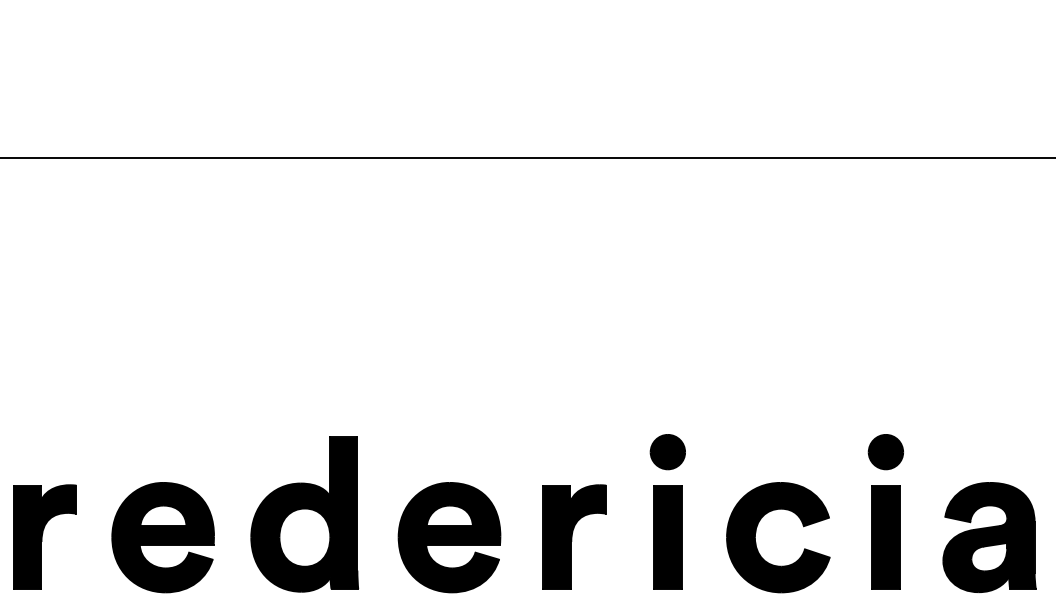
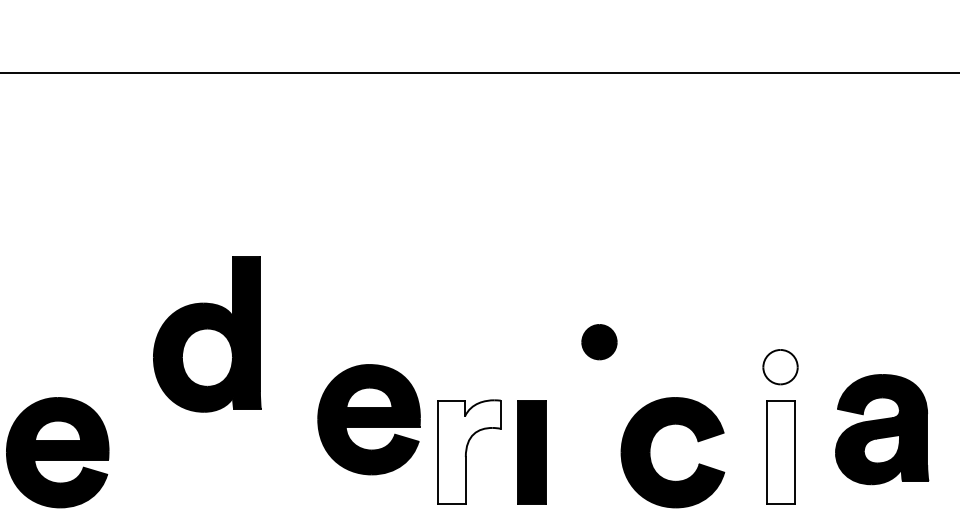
fill: (885, 451) -> (780, 366), removed
part: (667, 452) -> (599, 342), moved
part: (304, 514) -> (207, 334), moved
part: (449, 537) -> (369, 419), moved
fill: (574, 537) -> (469, 452), removed
part: (667, 537) -> (531, 452), moved
fill: (885, 537) -> (780, 452), removed
part: (989, 537) -> (882, 429), moved

